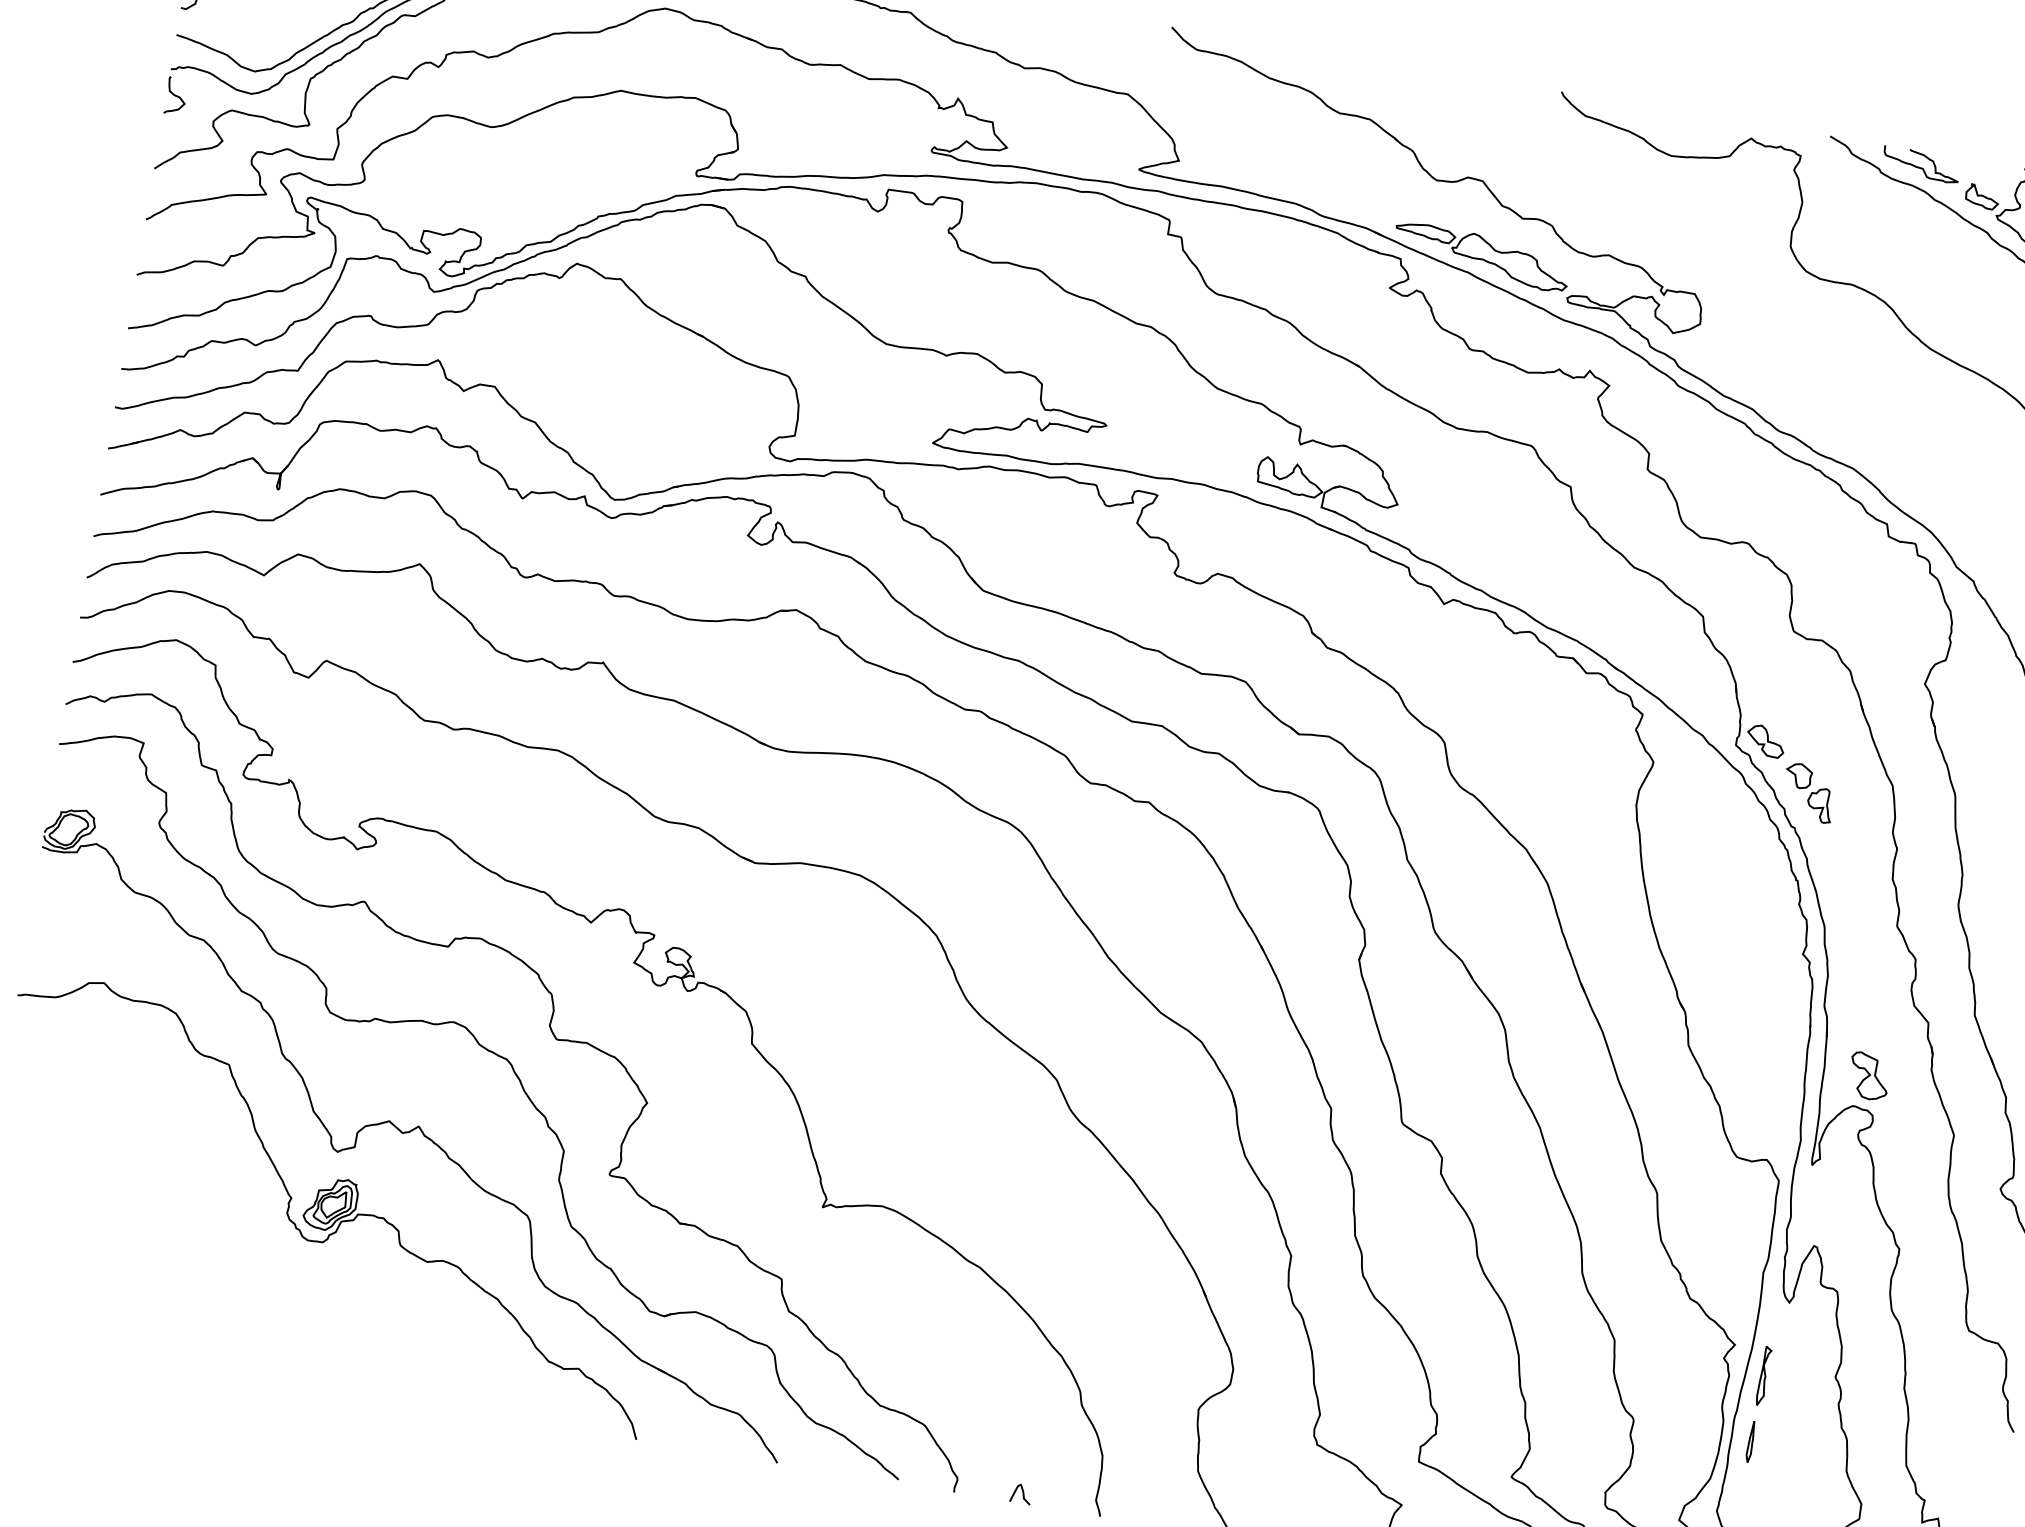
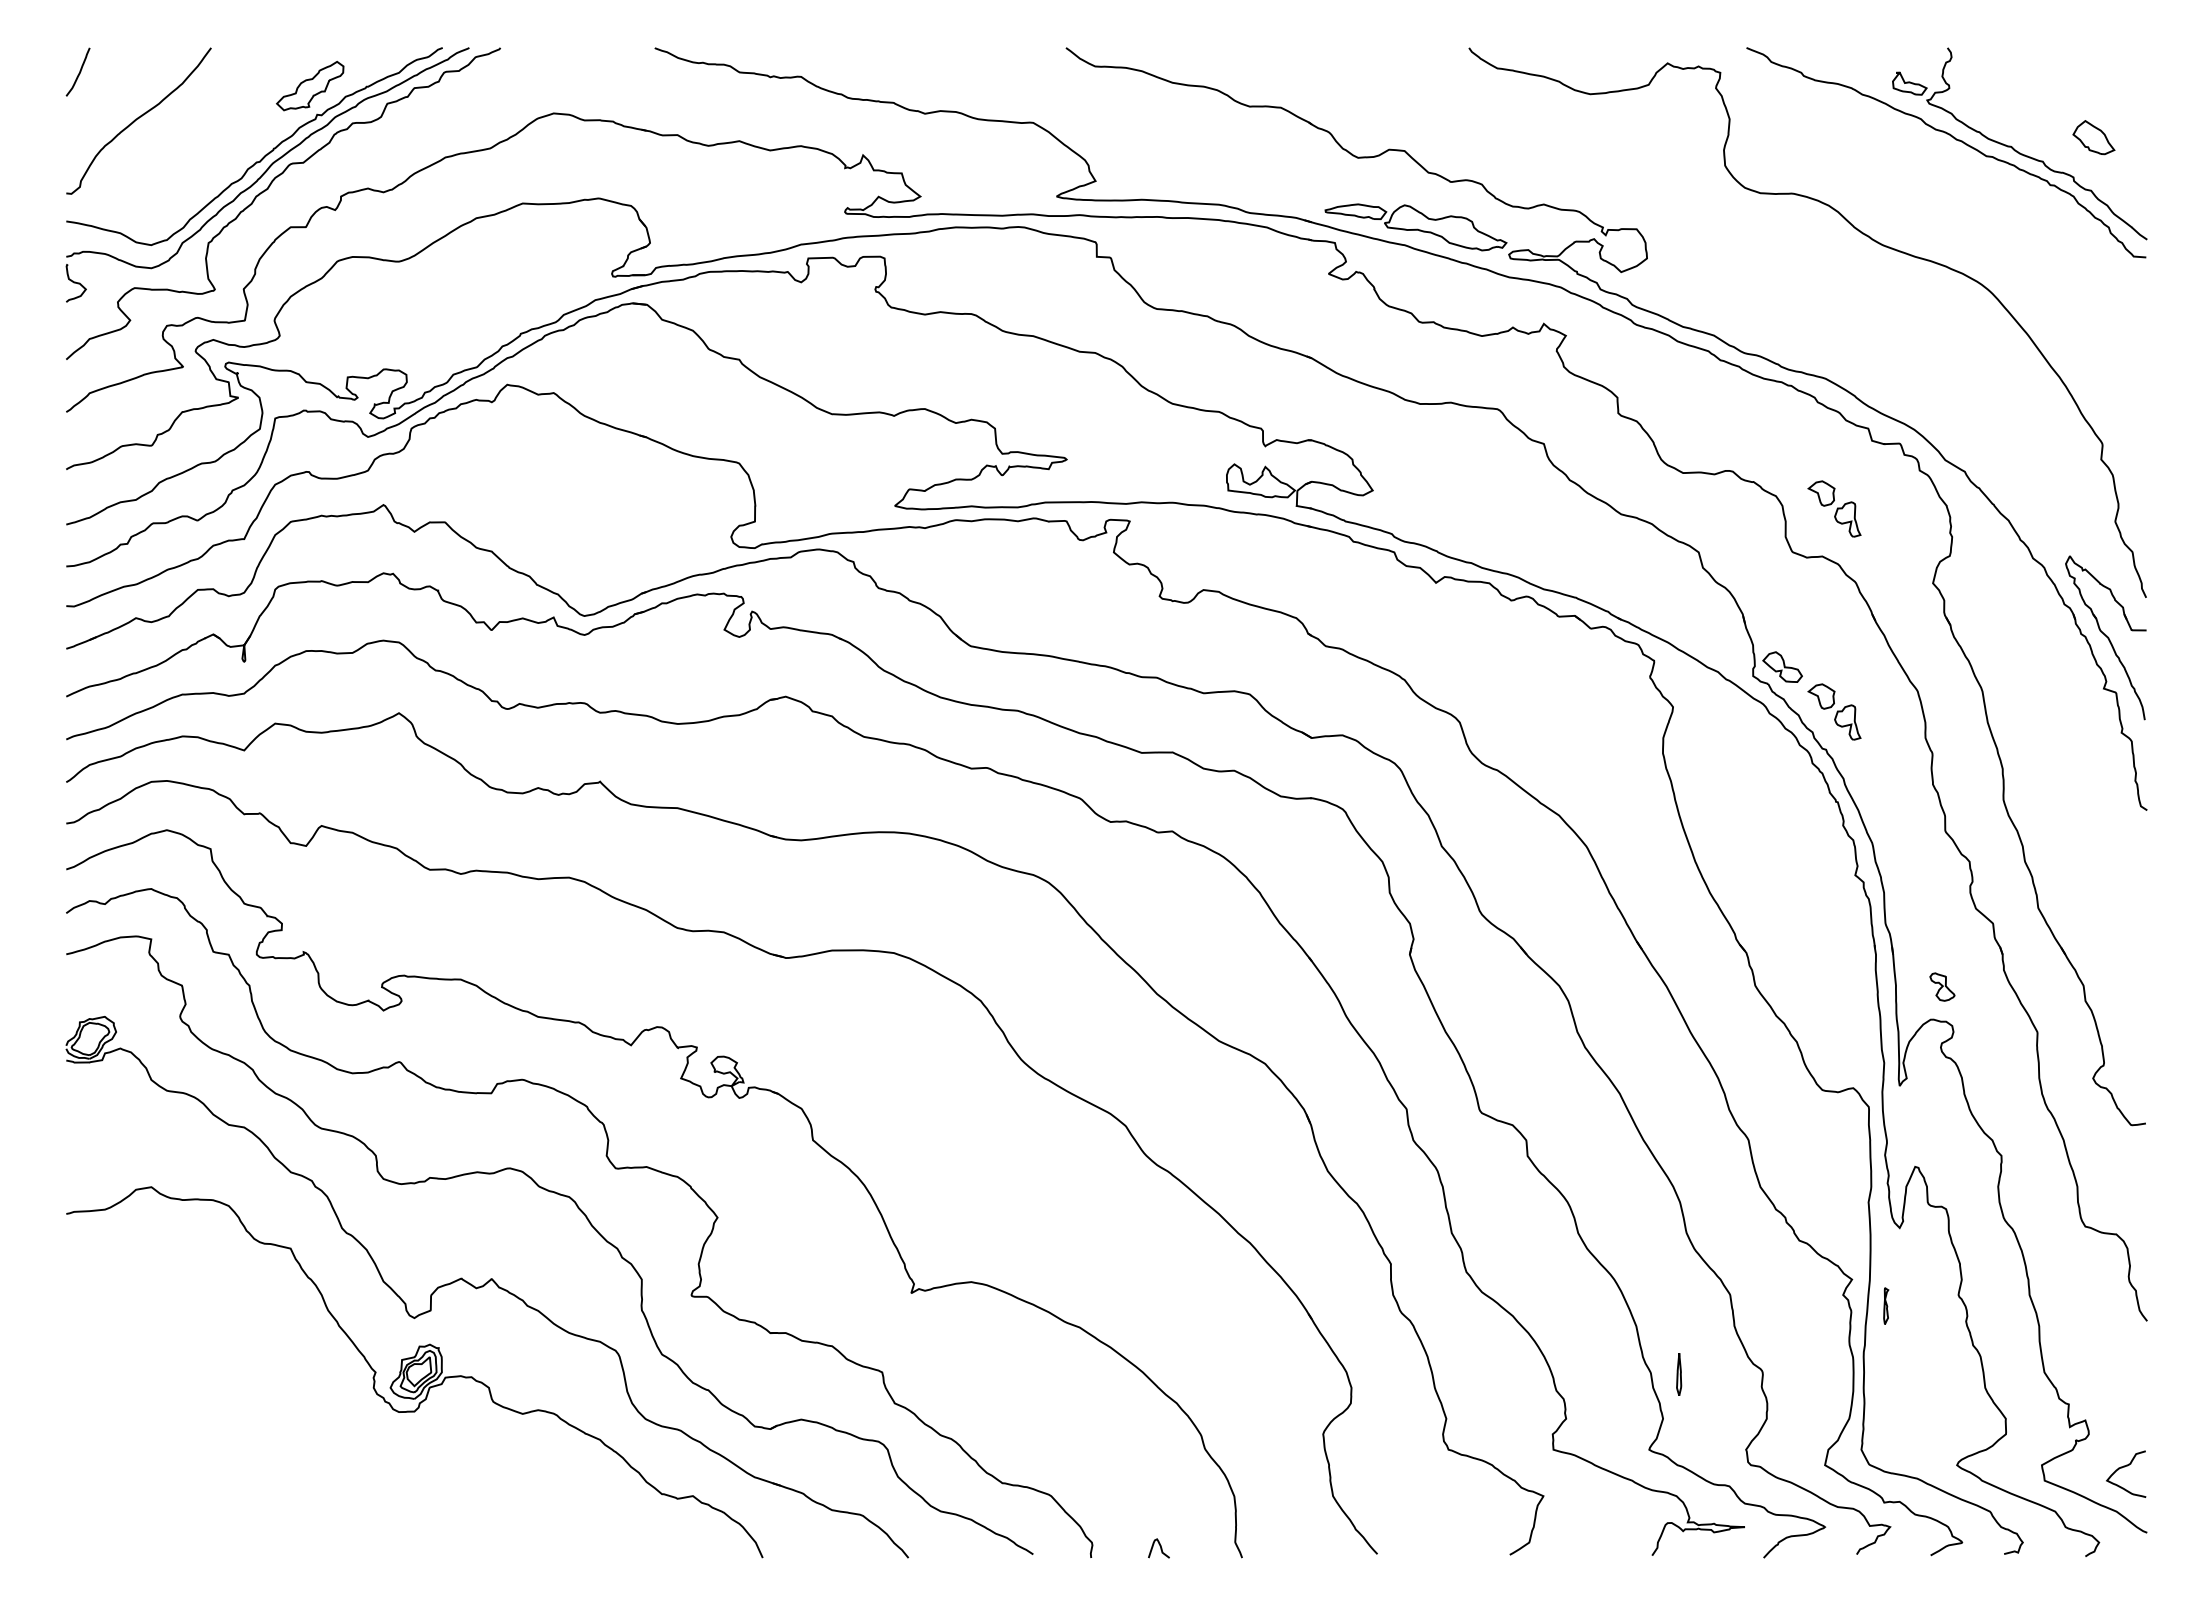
part: (1920, 164) -> (1842, 61), removed
part: (1841, 595) -> (1834, 508), added
part: (1869, 1075) -> (1942, 986), size x0.6
part: (1763, 1375) -> (1885, 1305), size x0.6
part: (1751, 1441) -> (1679, 1374), moved

